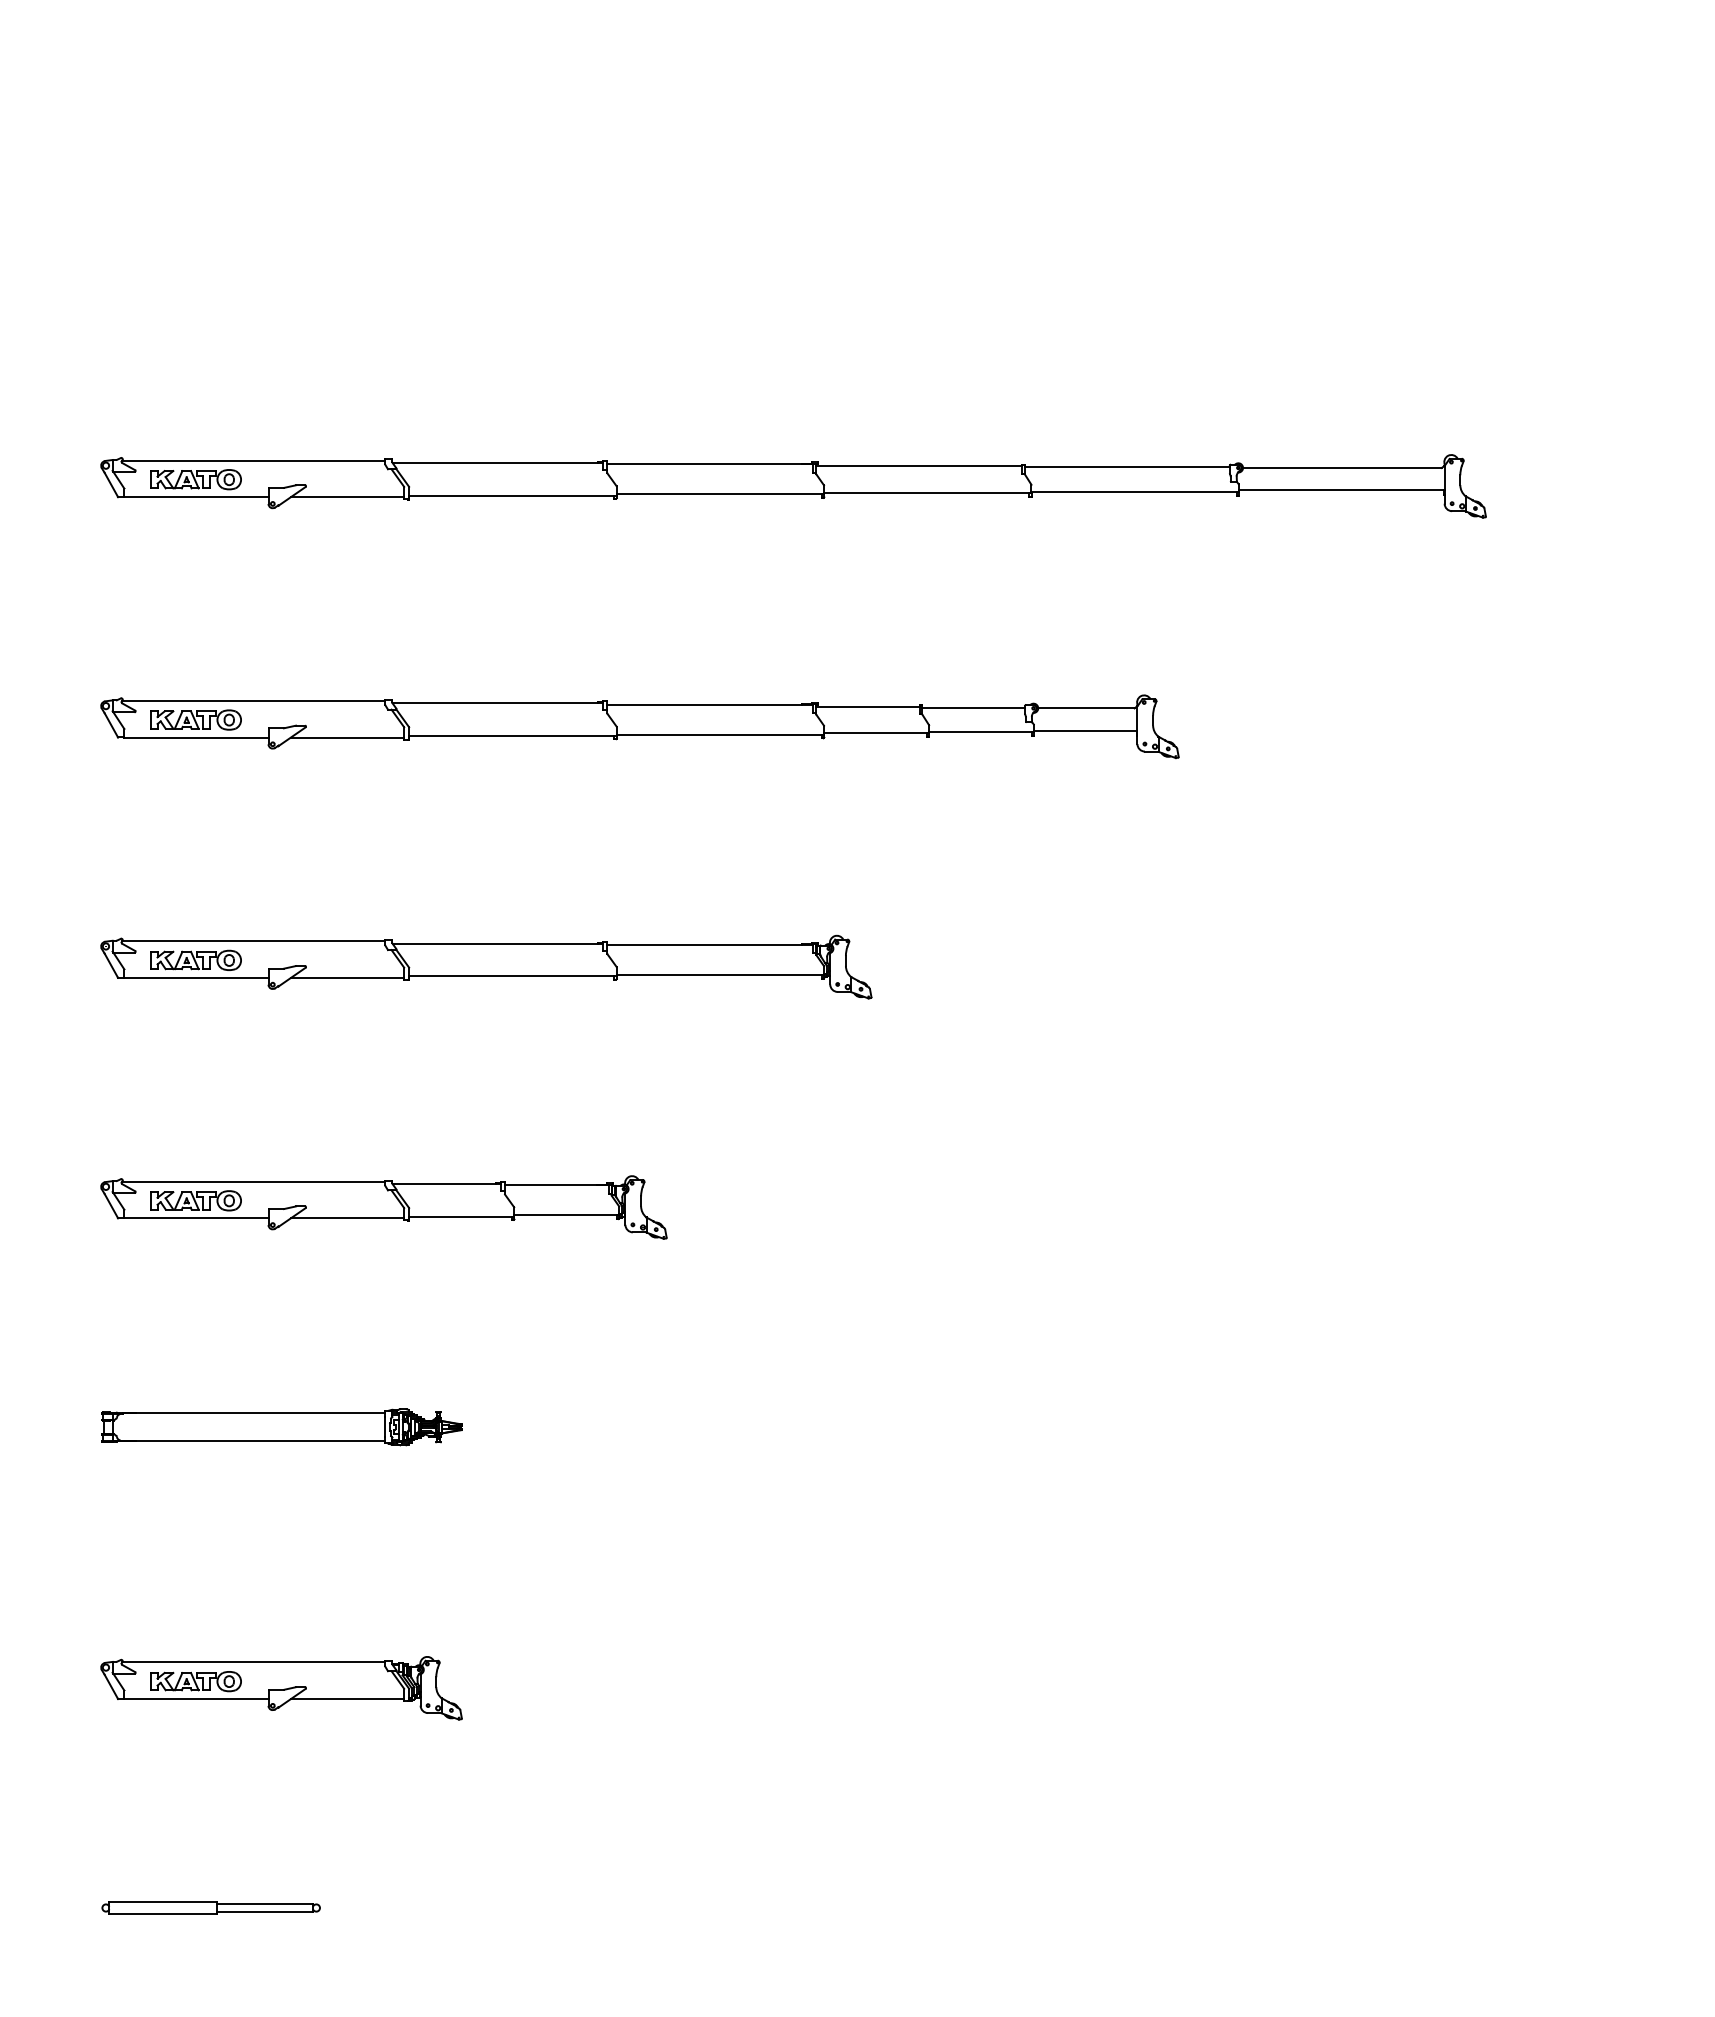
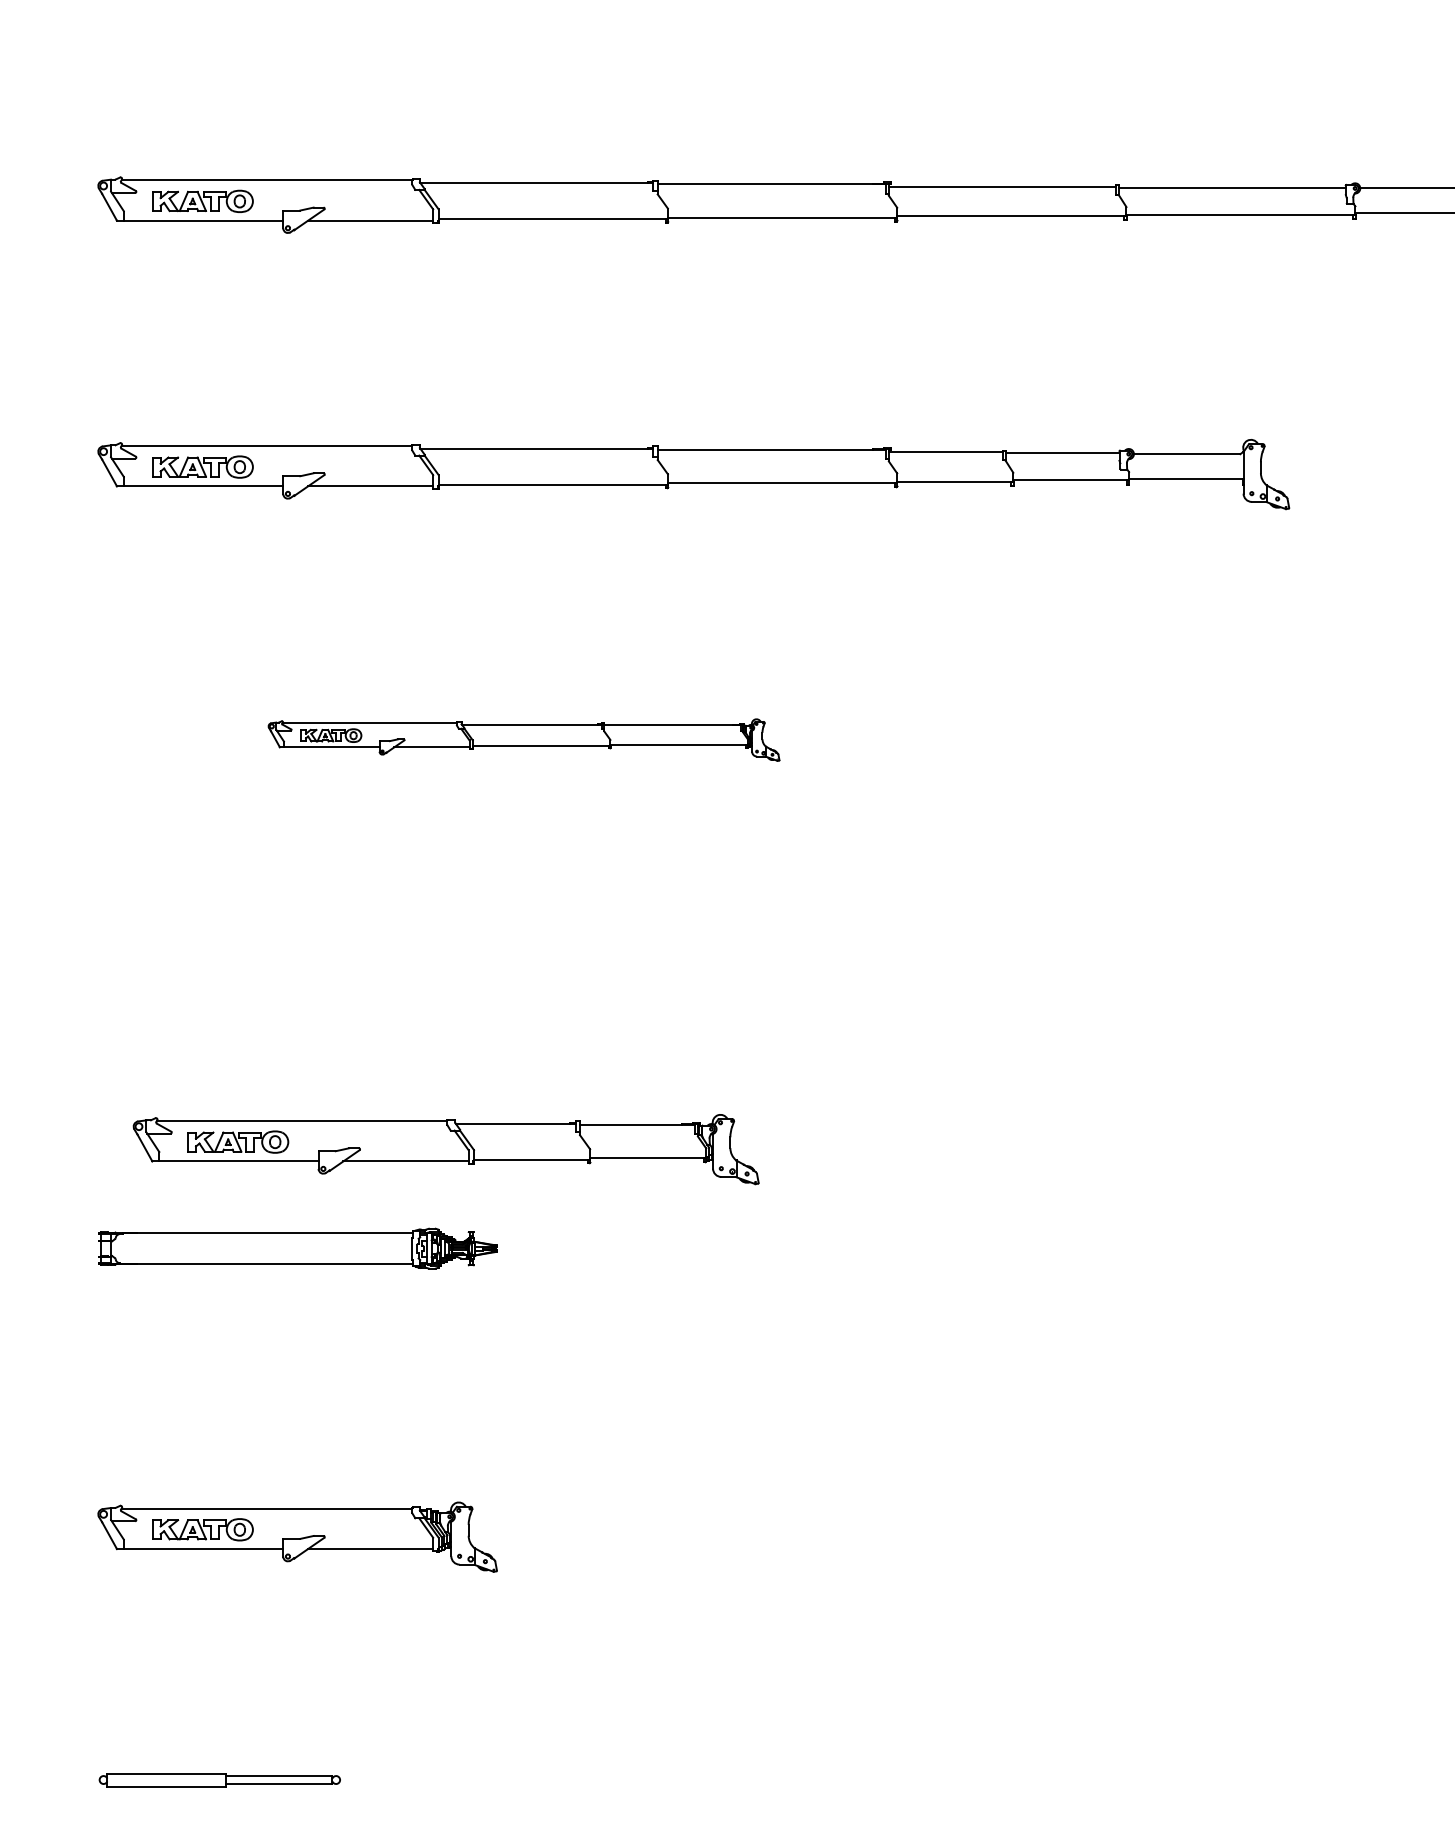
part: (486, 966) -> (524, 739), size x0.6
part: (383, 1207) -> (445, 1149), moved

